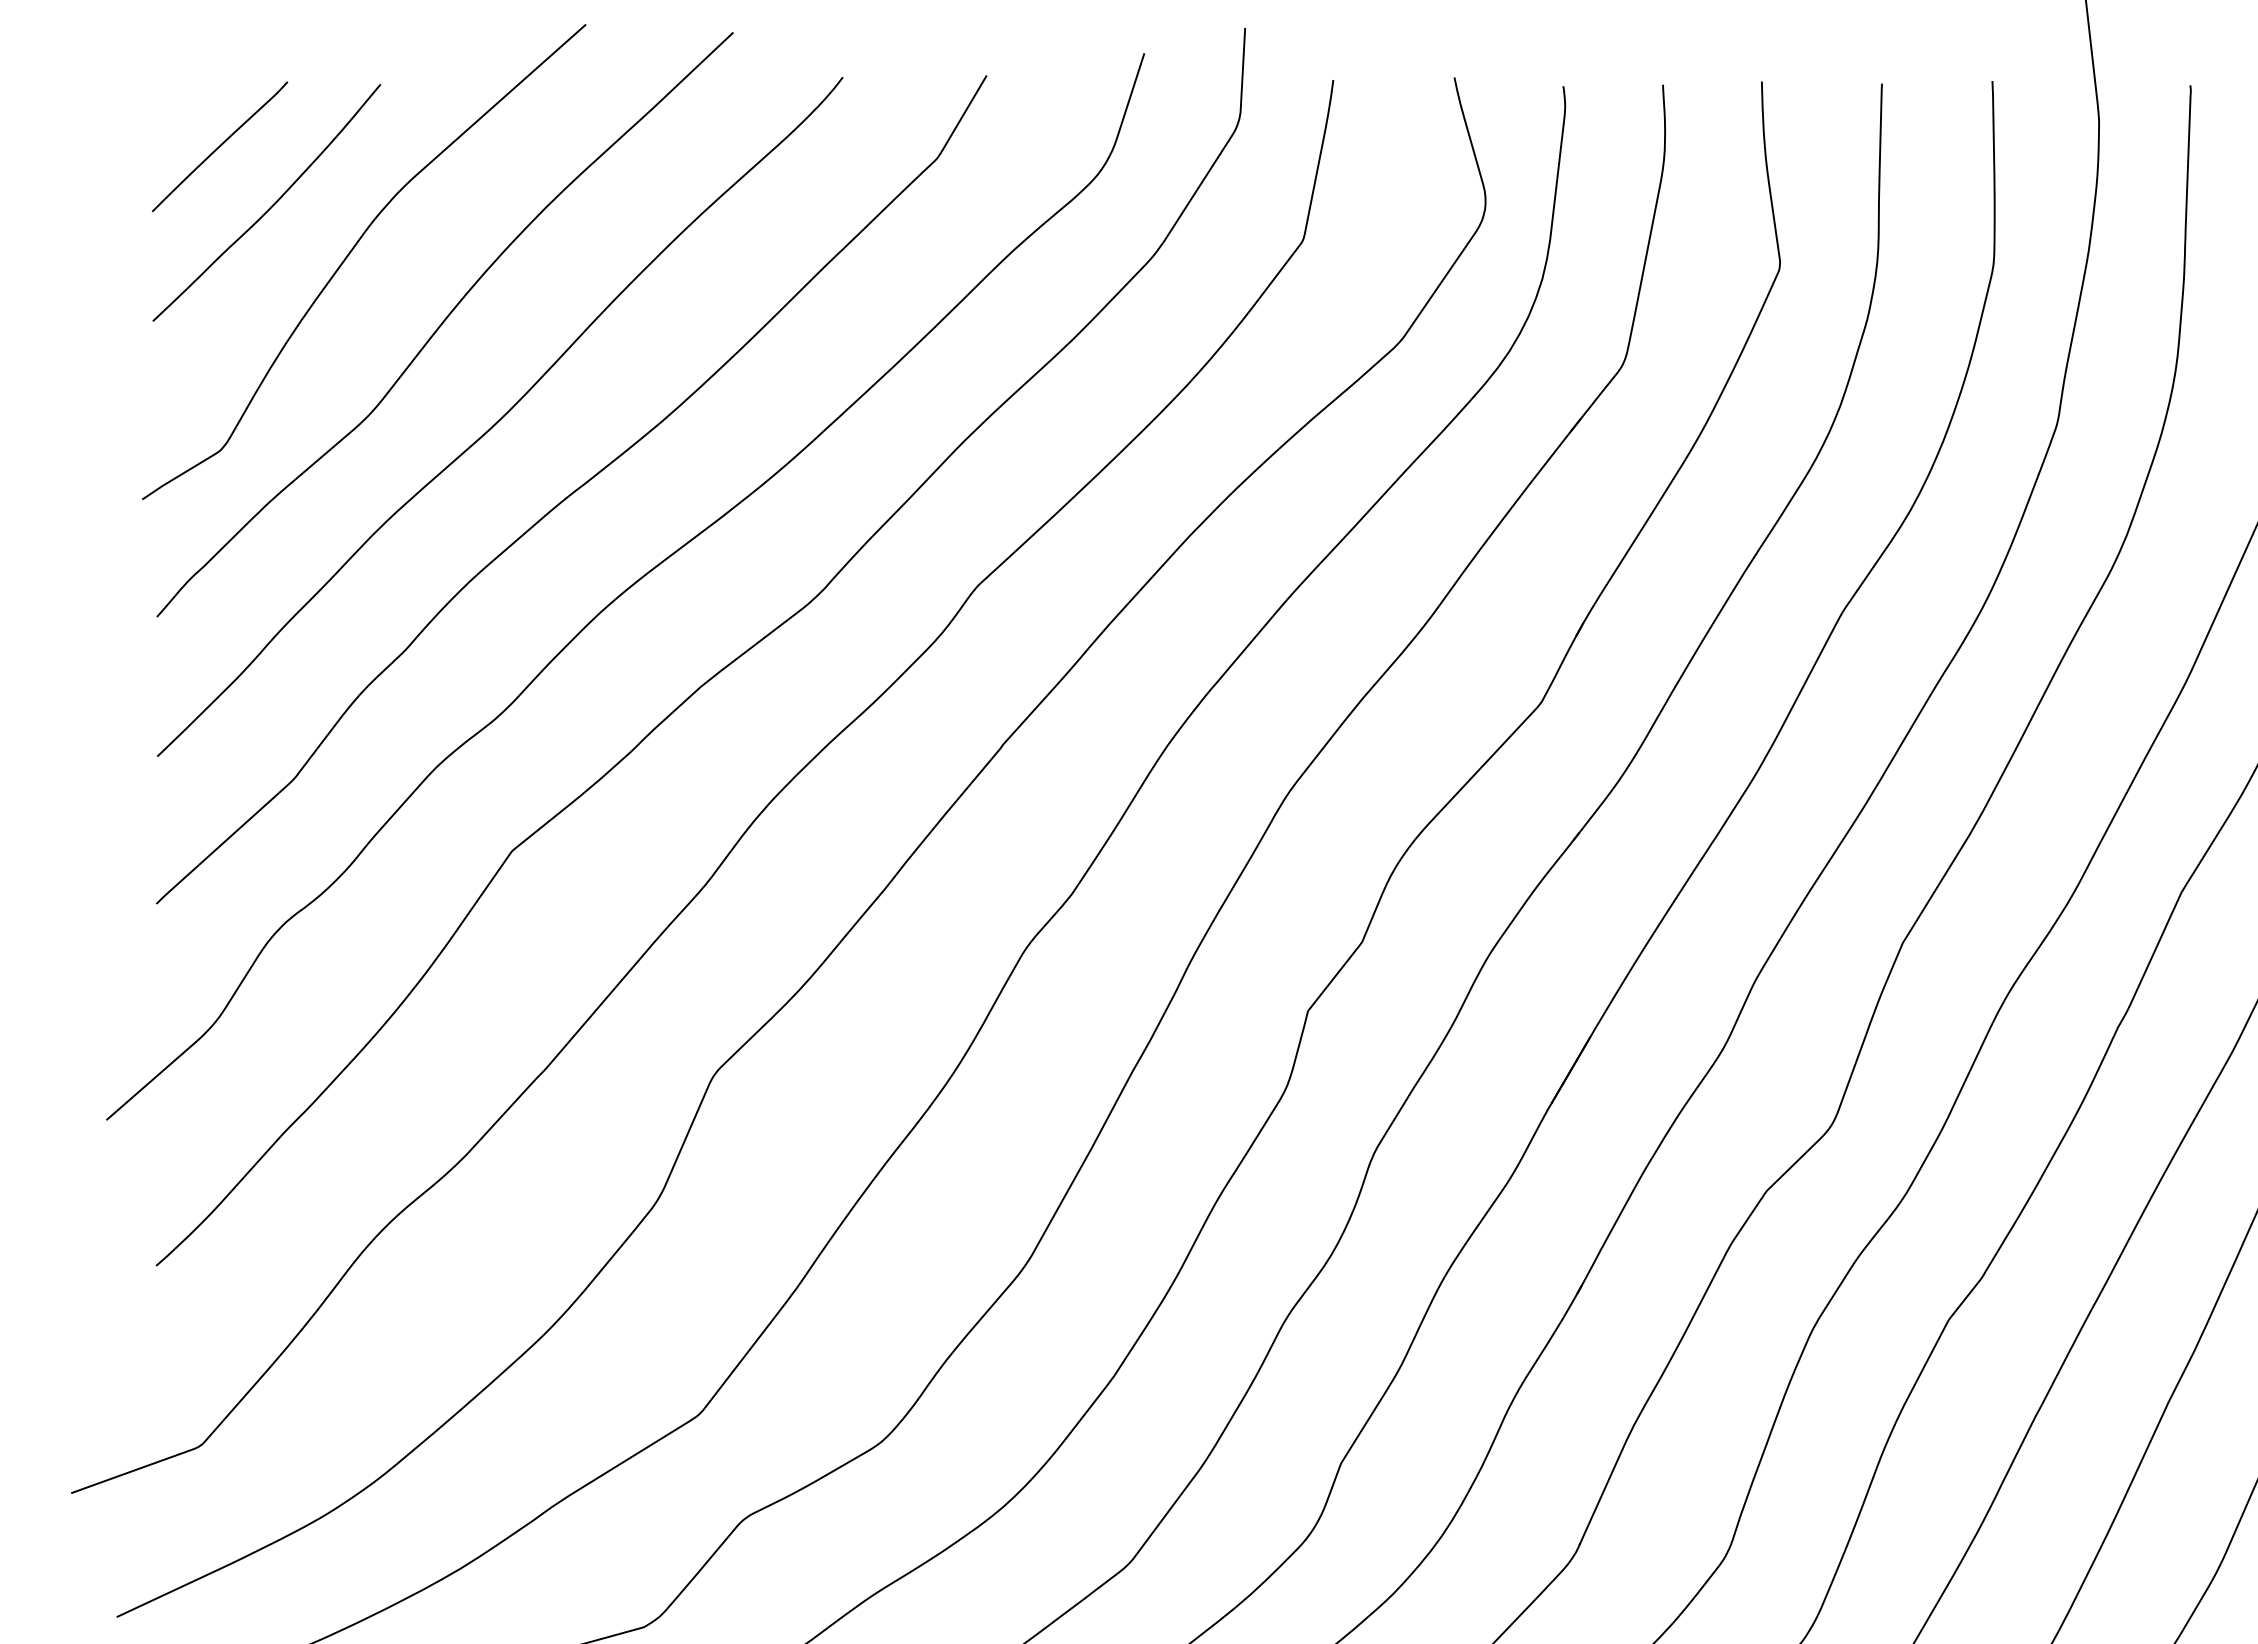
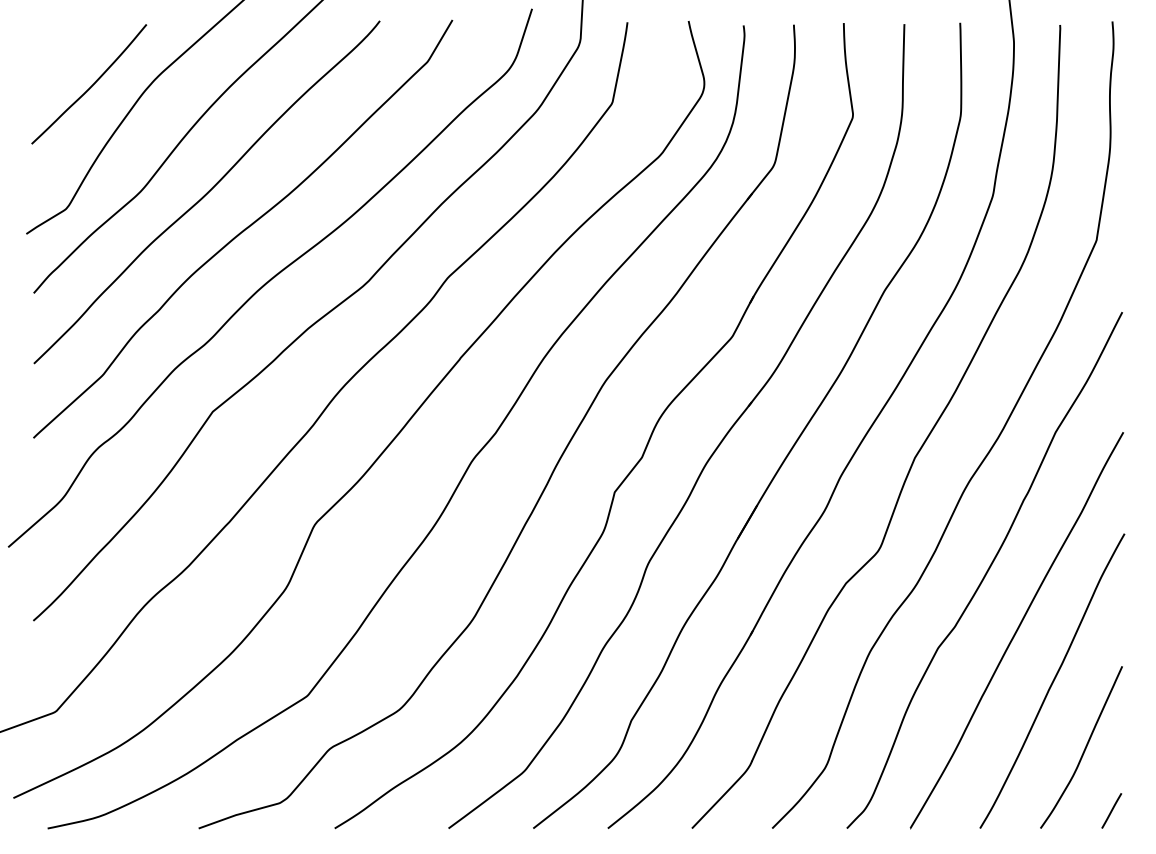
line: (219, 145) -> (65, 55), removed

